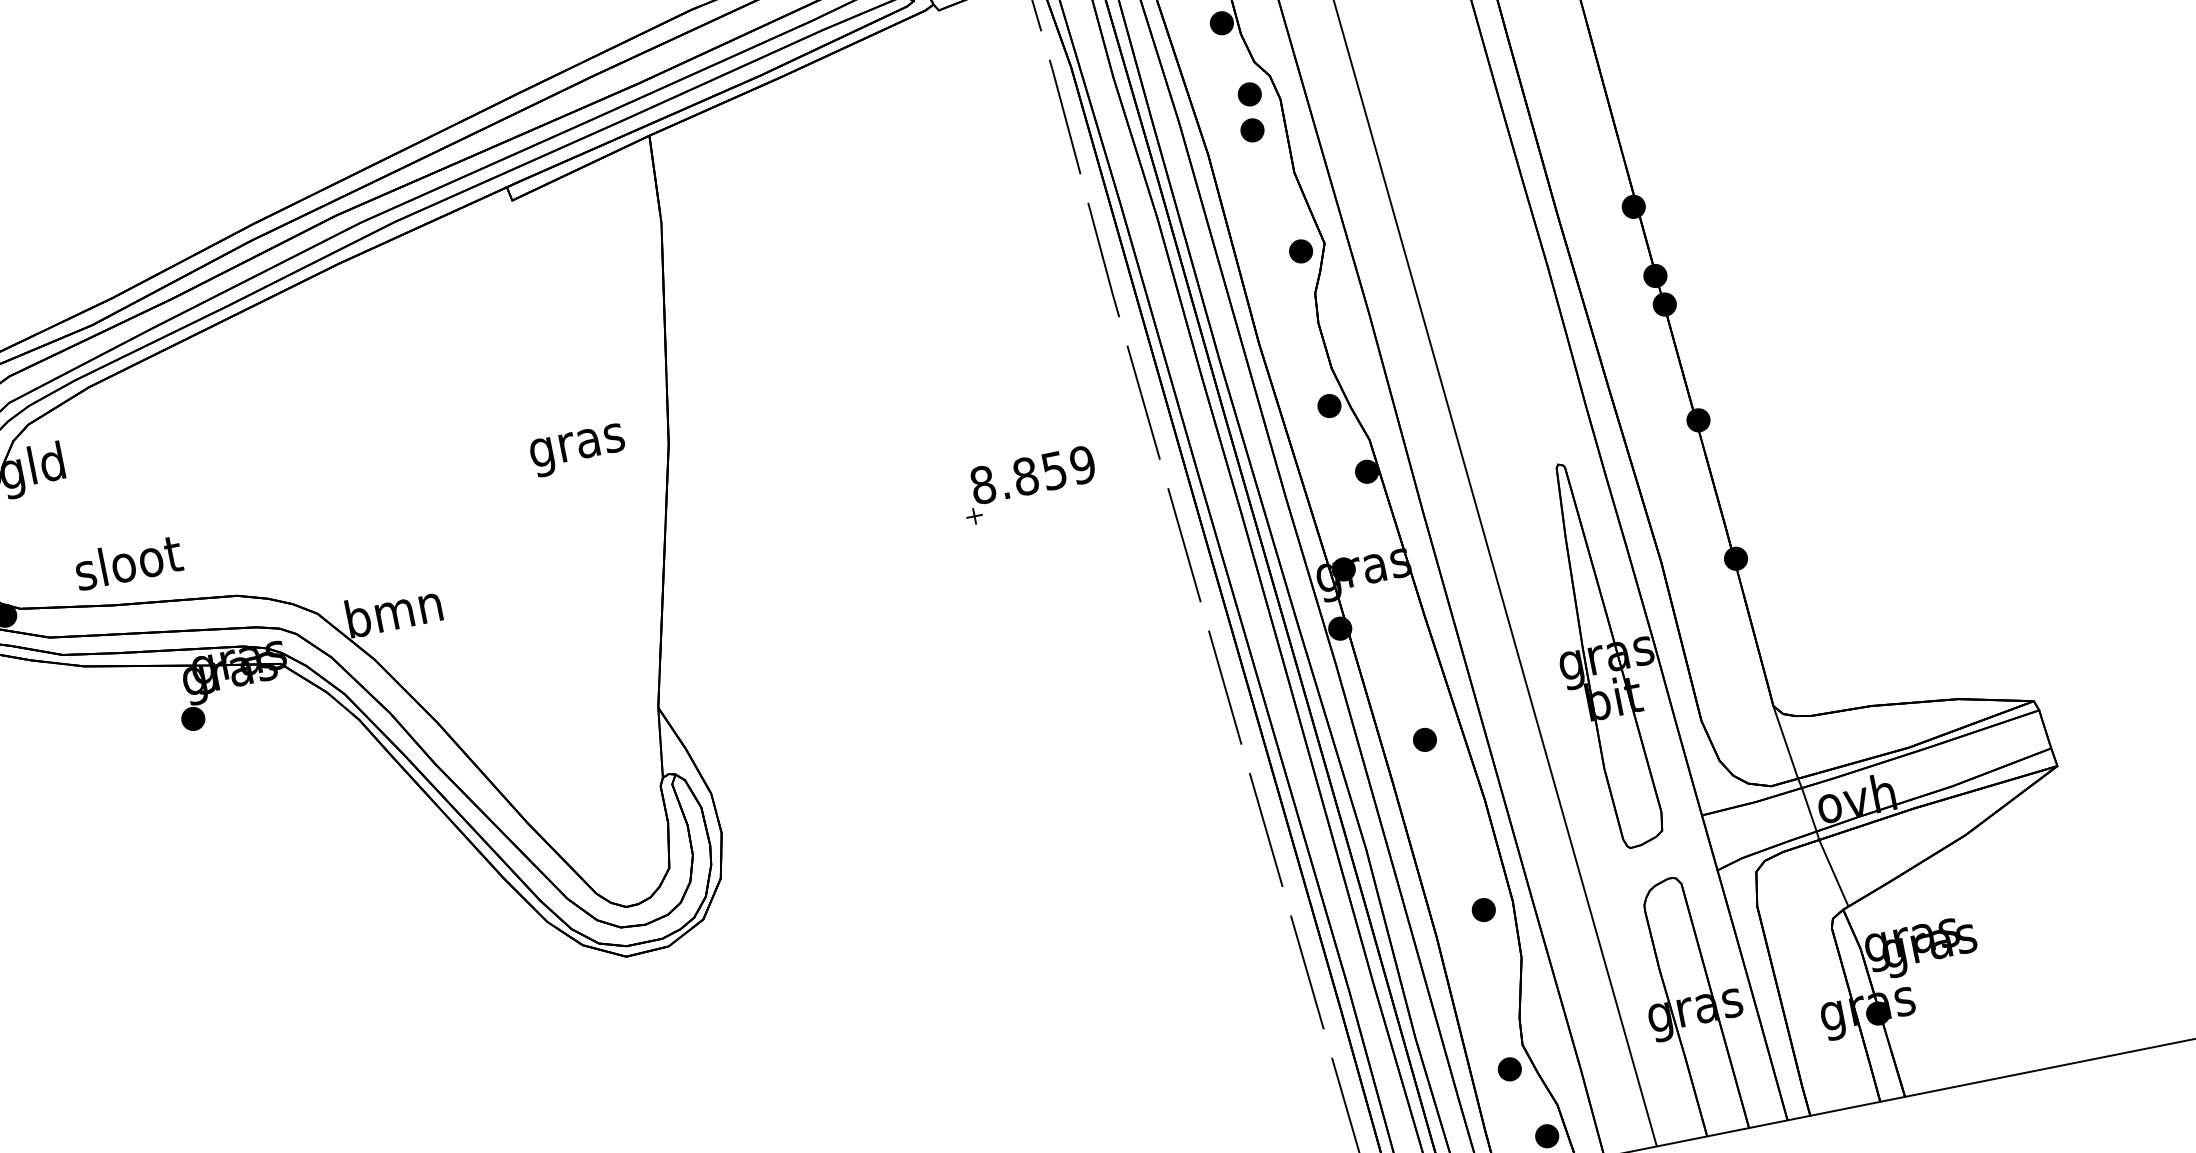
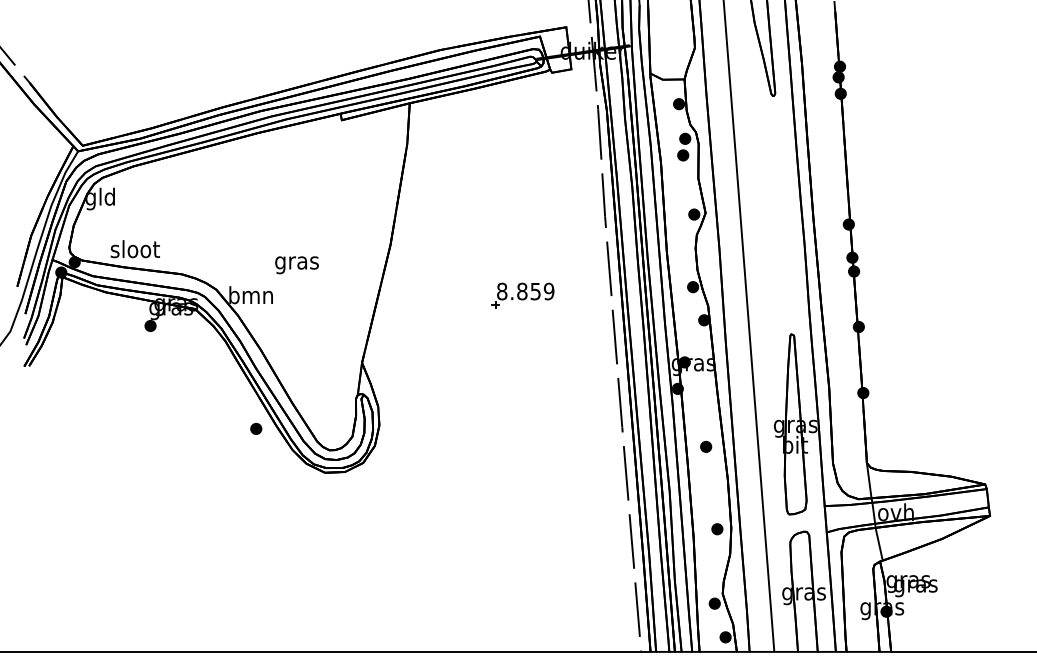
text: (577, 451) -> (296, 265), moved
part: (1027, 484) -> (522, 295), moved
part: (461, 891) -> (256, 428), added

